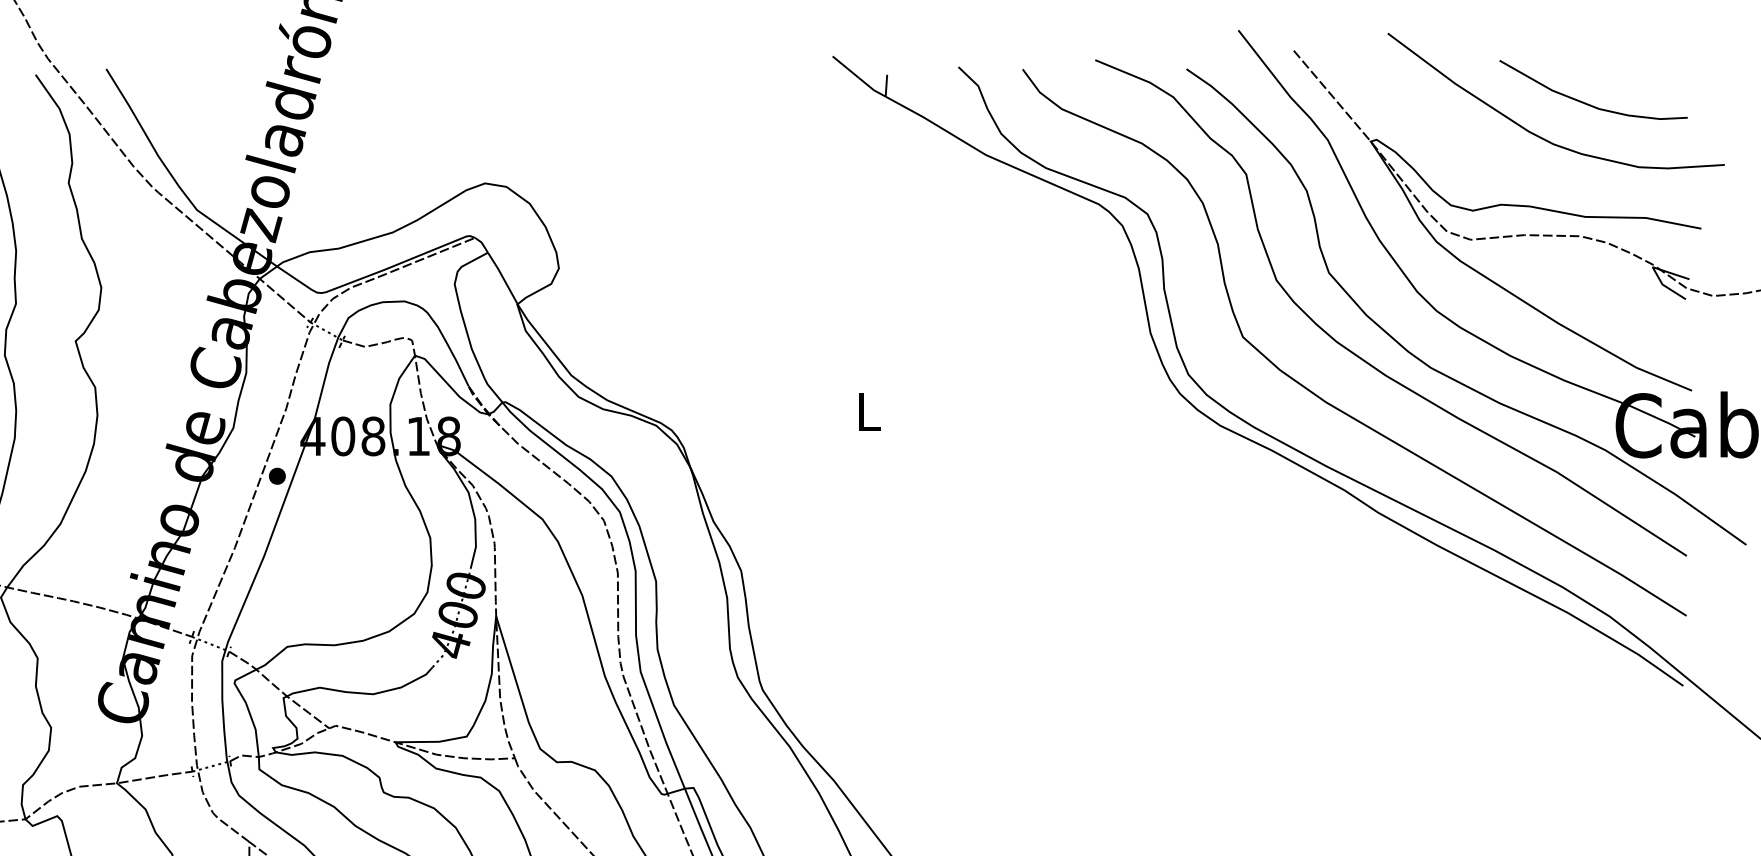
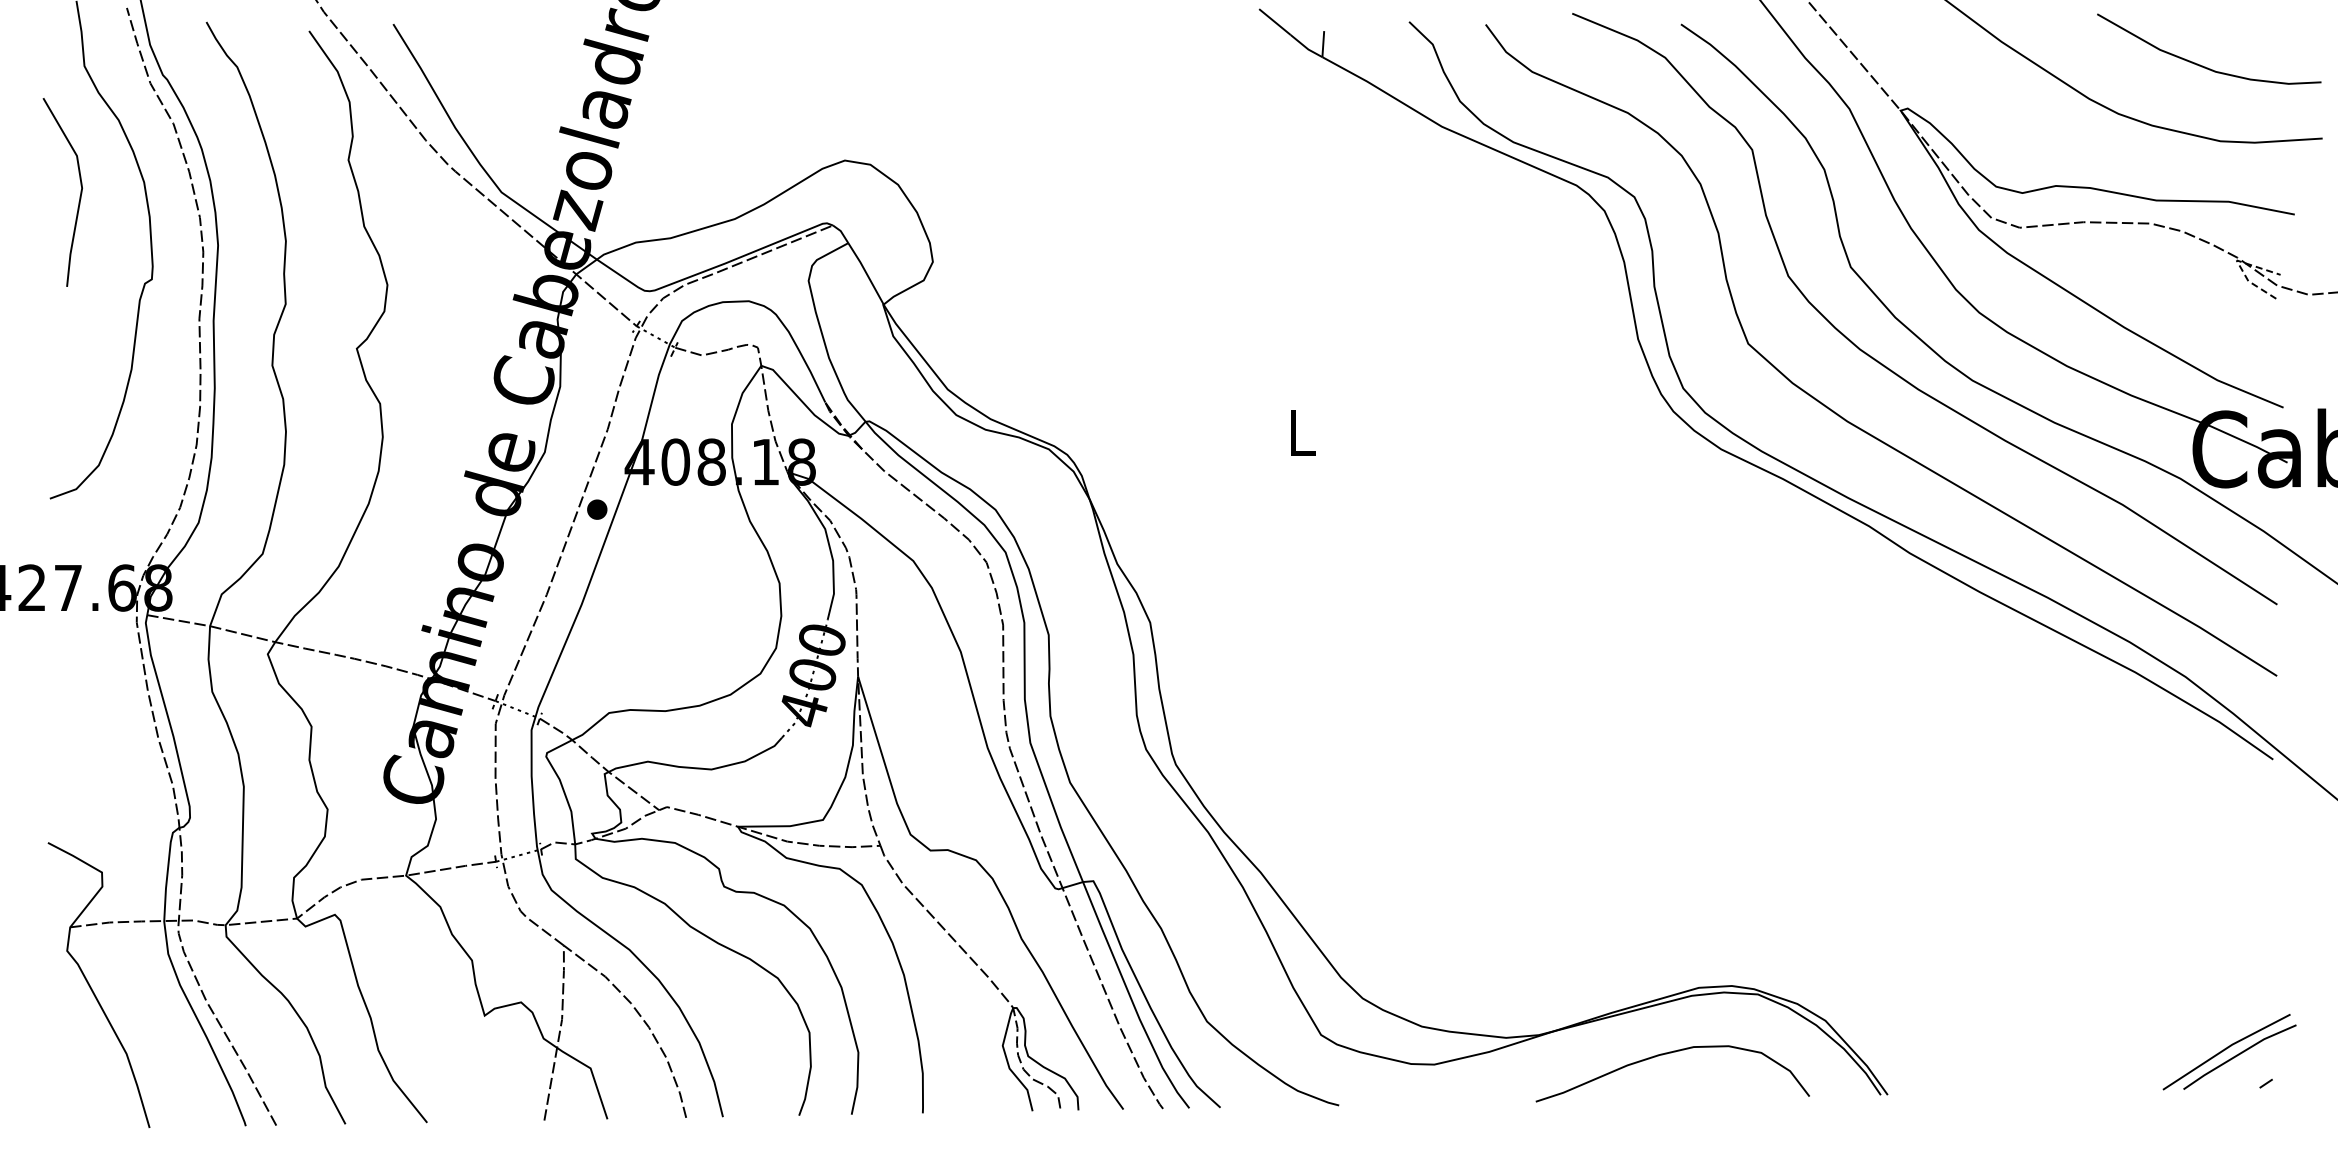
curve: (1586, 102) -> (2200, 64), moved
line: (1655, 270) -> (2239, 264), solid -> dashed

